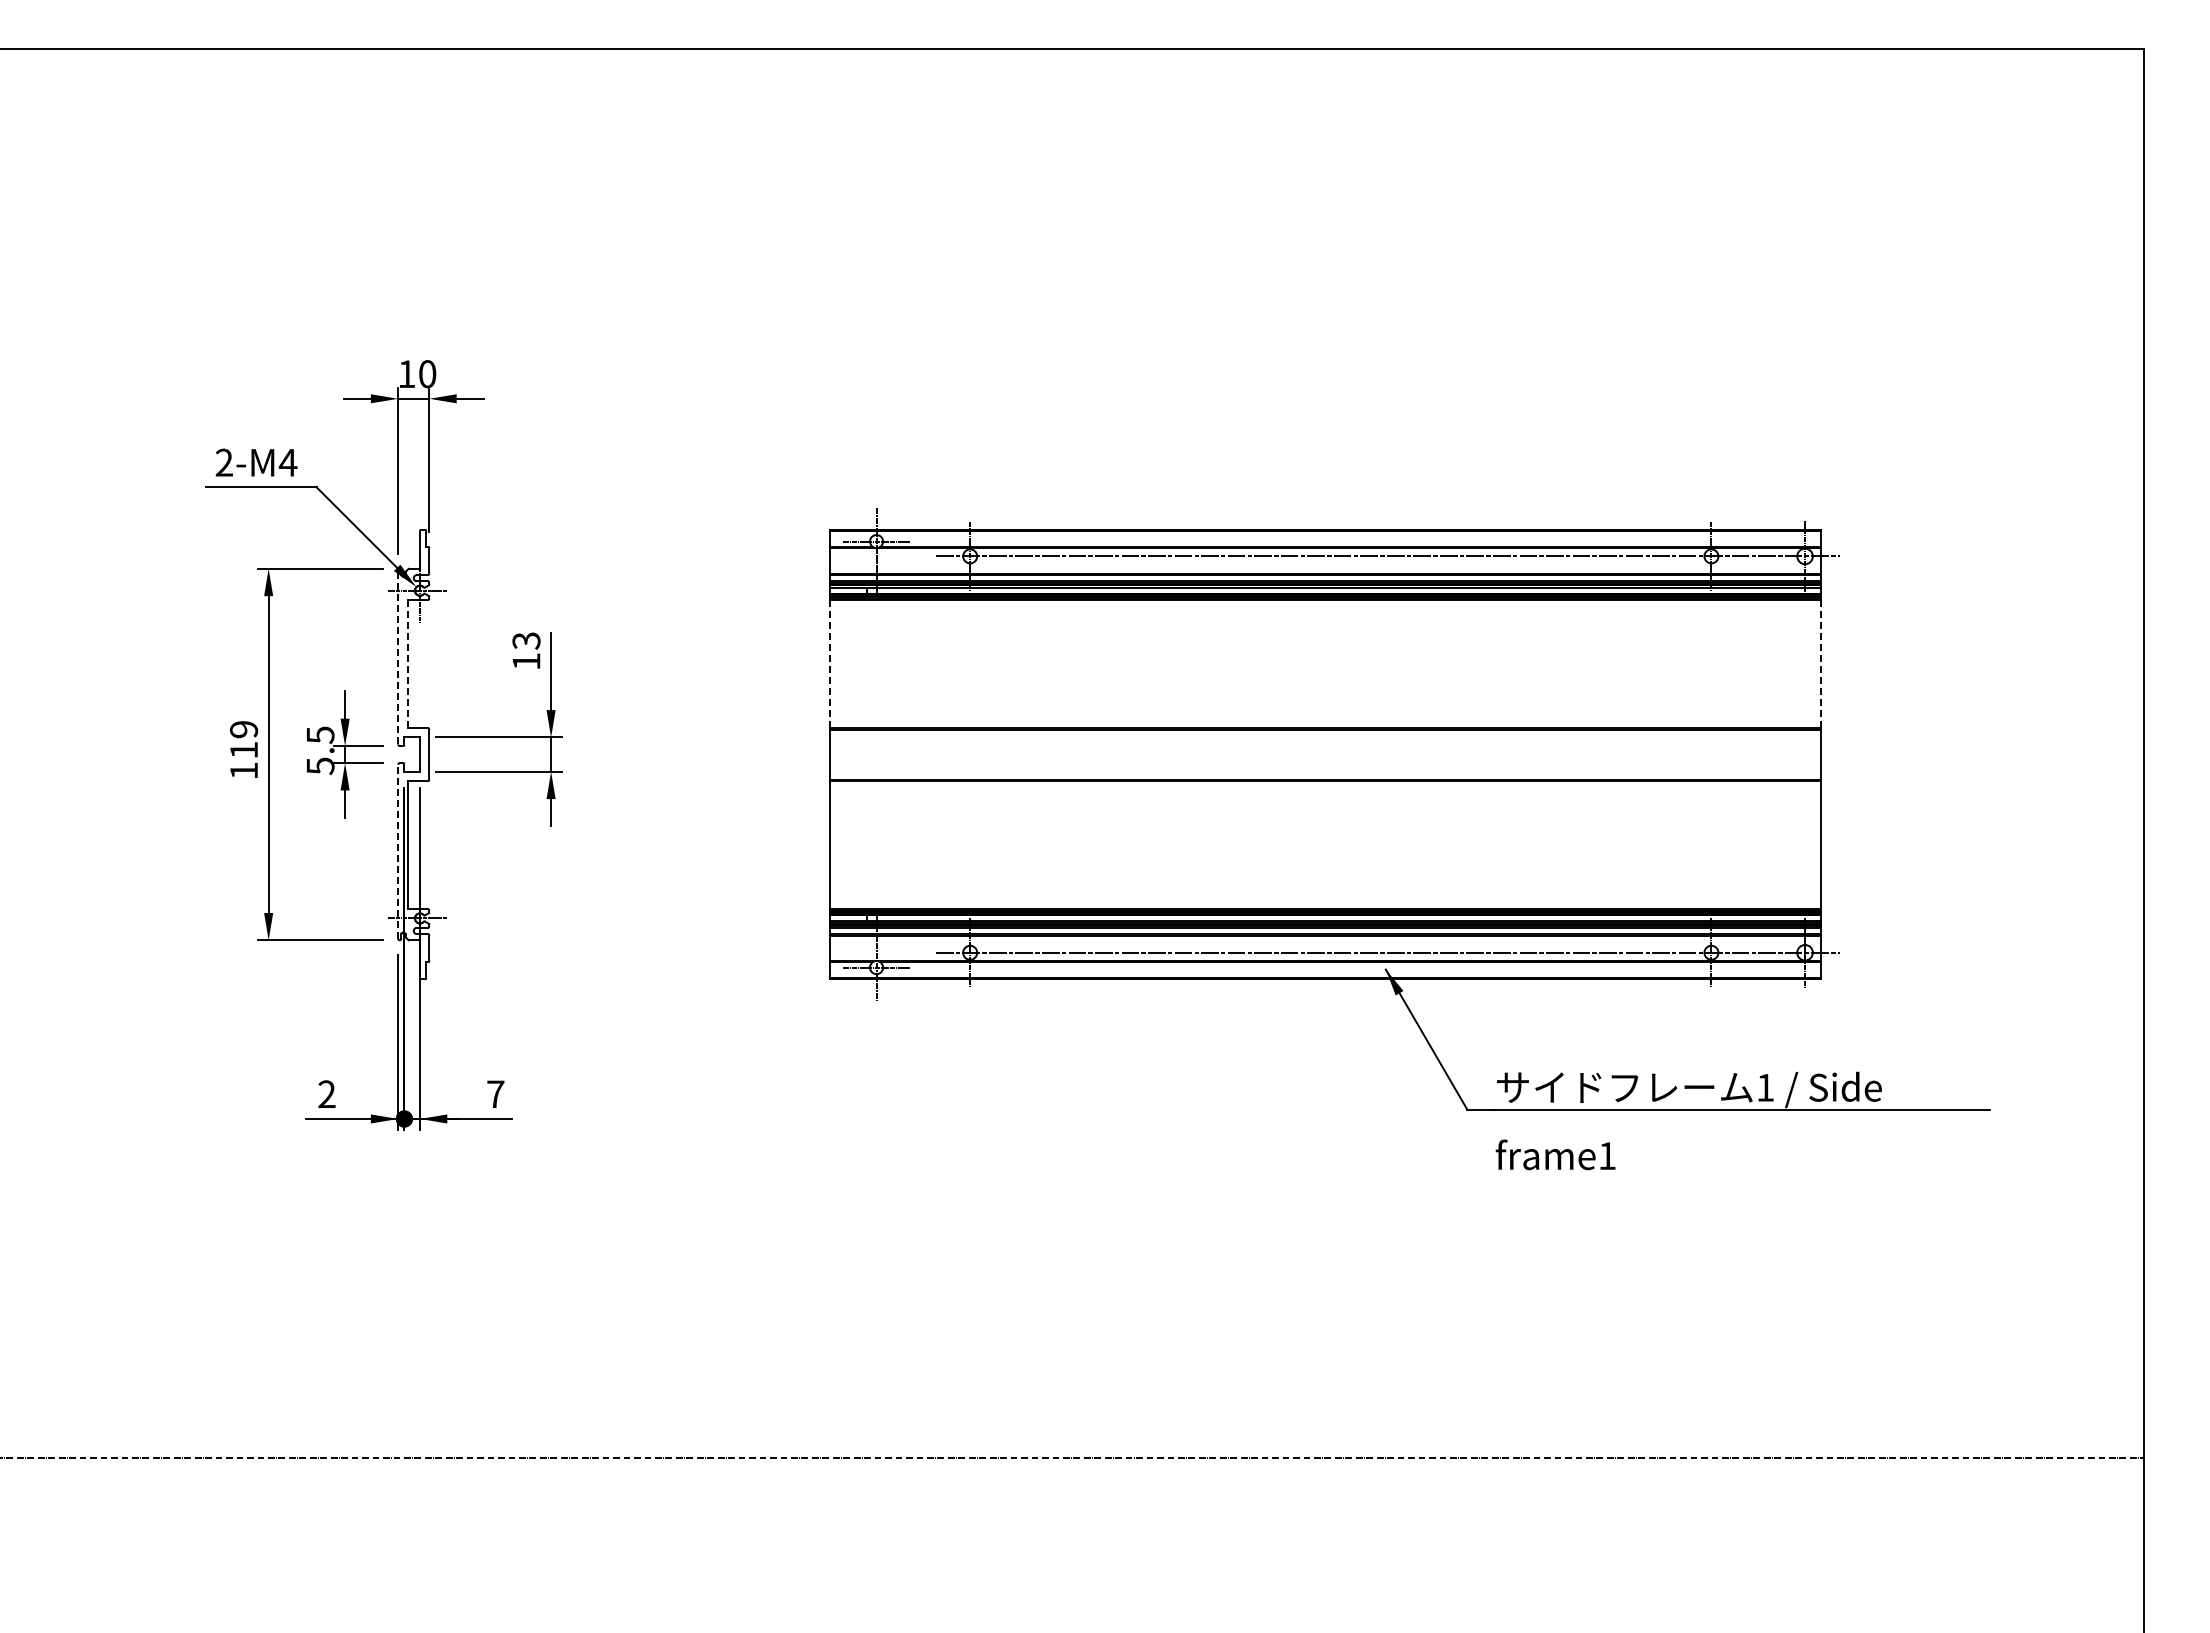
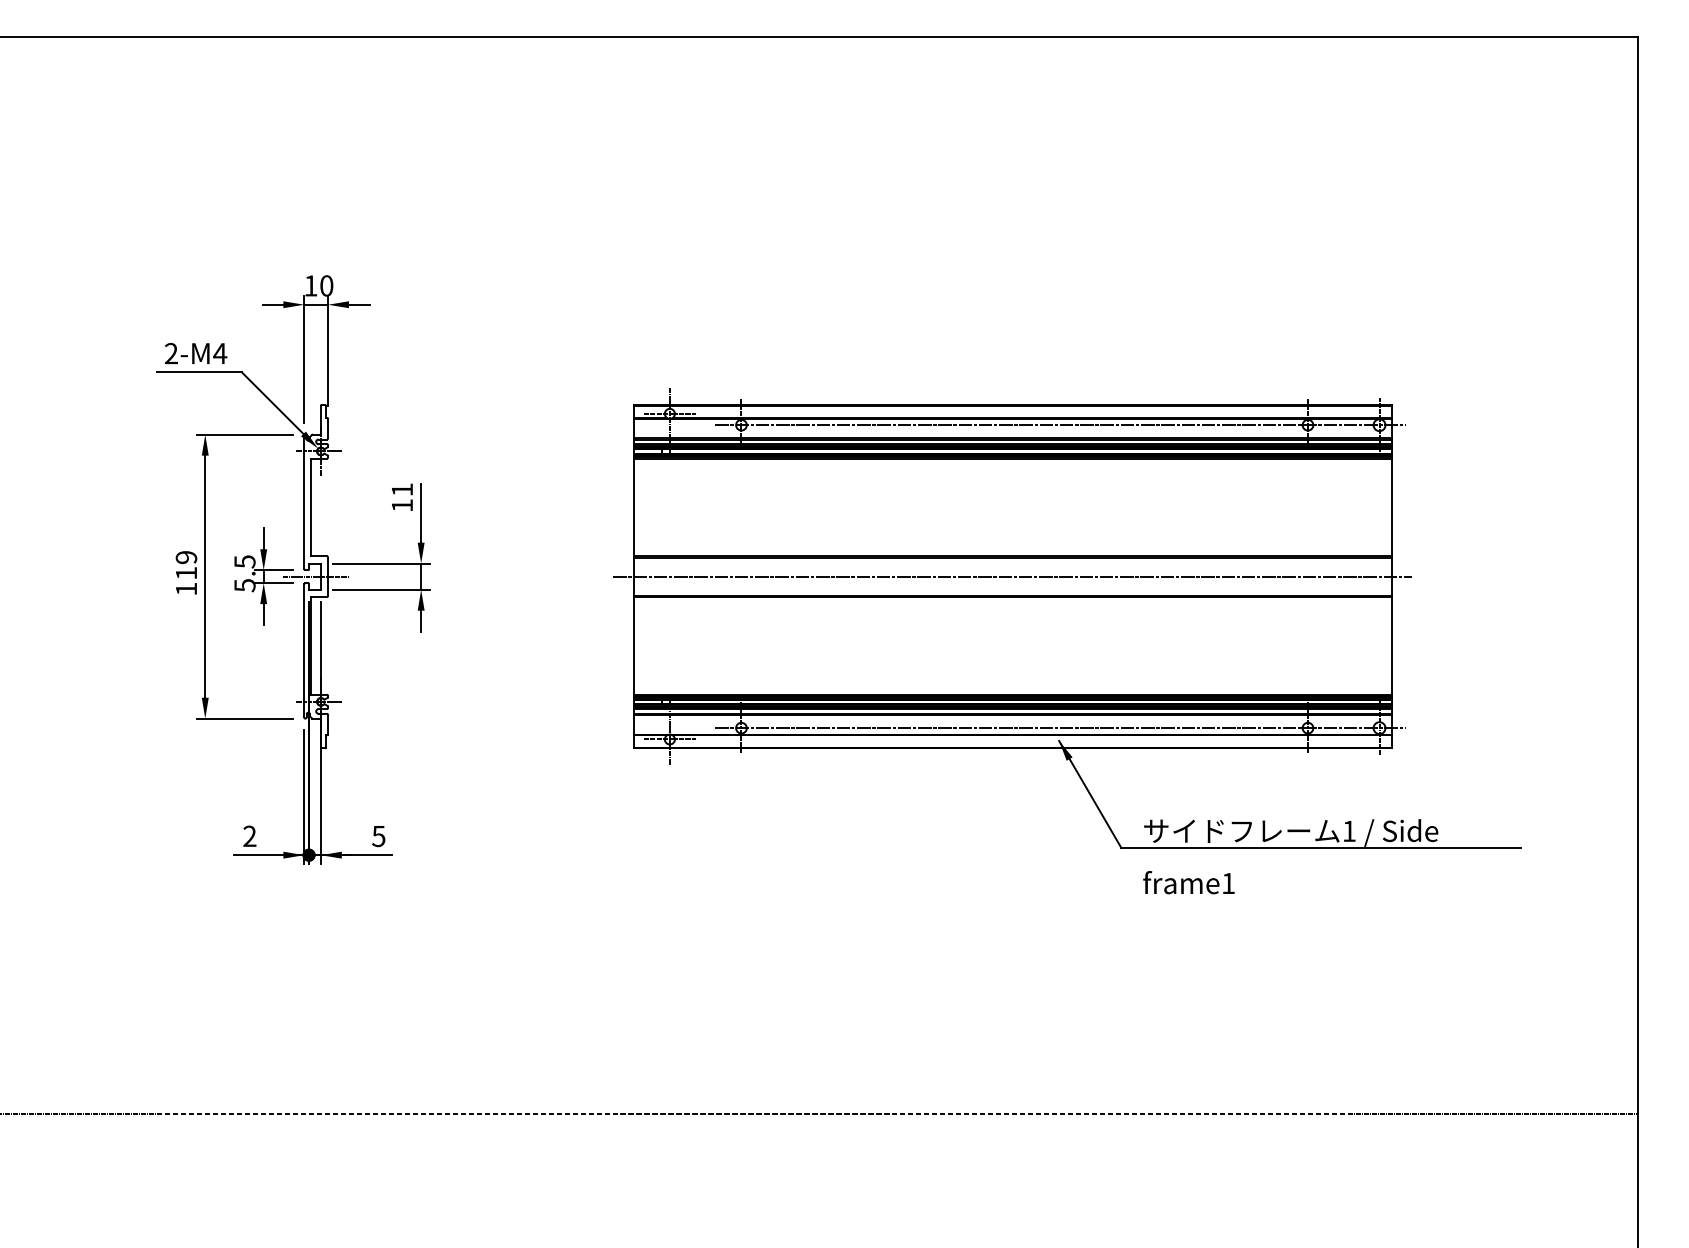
text: (526, 640) -> (402, 489), 13 -> 11
line: (398, 657) -> (304, 502), dashed -> solid
line: (407, 664) -> (311, 507), dashed -> solid
line: (829, 664) -> (633, 507), dashed -> solid
line: (1820, 664) -> (1391, 507), dashed -> solid
line: (413, 754) -> (315, 576), added
line: (1324, 754) -> (1012, 576), added
line: (398, 851) -> (304, 650), dashed -> solid
text: (495, 1094) -> (378, 836), 7 -> 5

